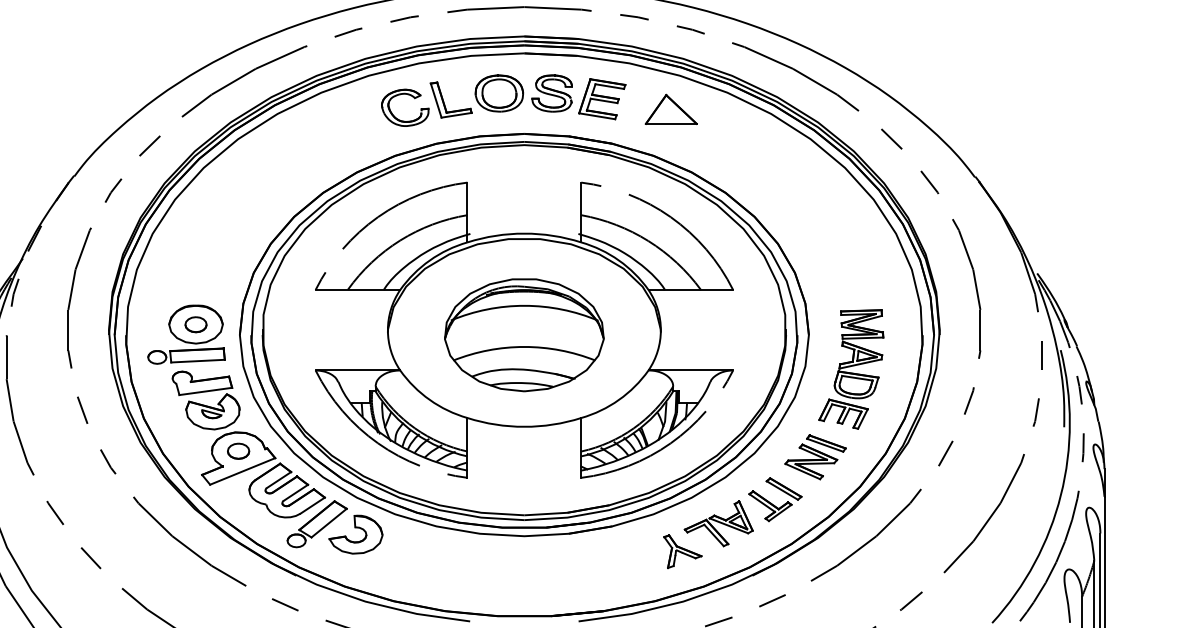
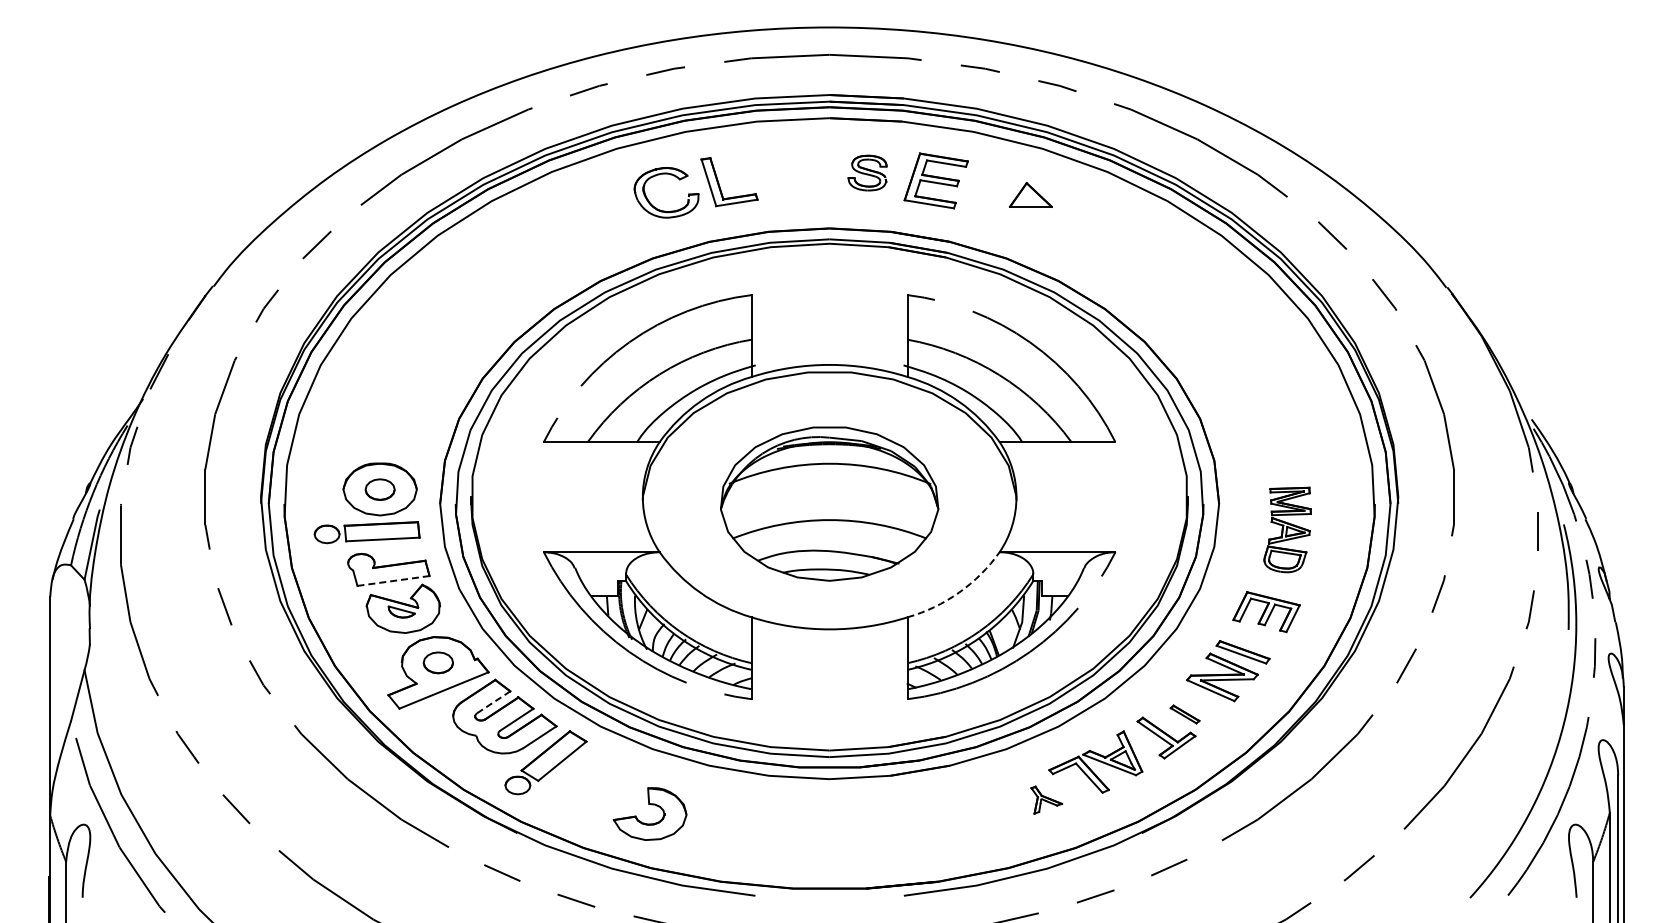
part: (499, 93) -> (795, 172), removed
part: (552, 93) -> (867, 172), size x0.7
part: (671, 109) -> (1030, 194), size x0.6
part: (858, 353) -> (1287, 529), size x0.7
line: (206, 391) -> (394, 580), solid -> dashed
arc: (619, 399) -> (959, 592), solid -> dashed
line: (278, 480) -> (493, 702), solid -> dashed
part: (783, 488) -> (1184, 714), size x0.6
part: (356, 528) -> (651, 805), moved
part: (682, 551) -> (1046, 799), size x0.6

